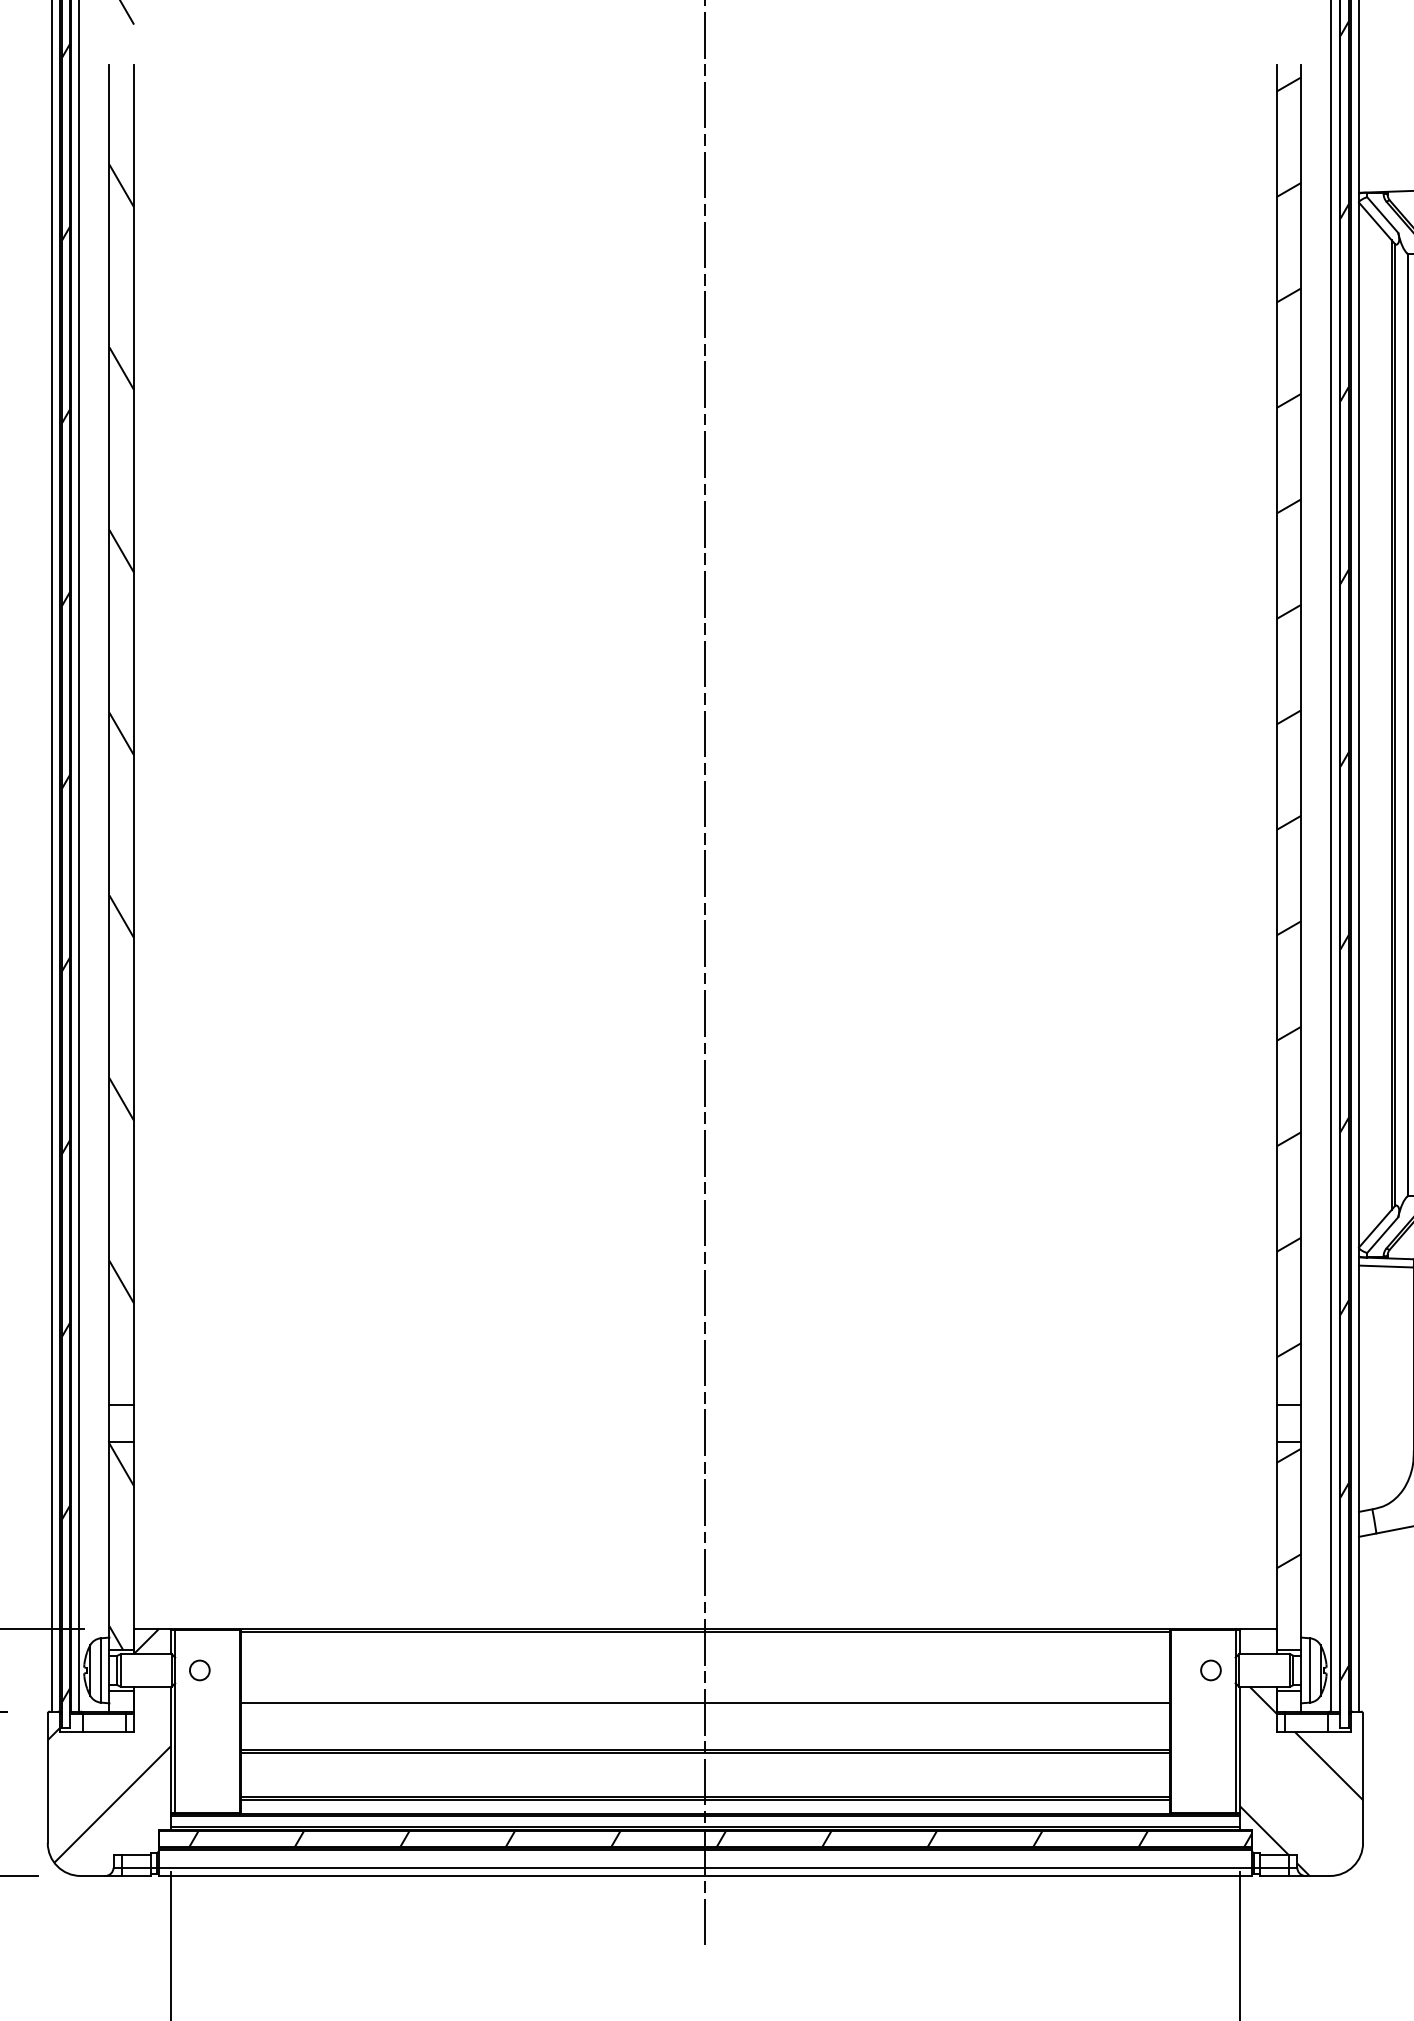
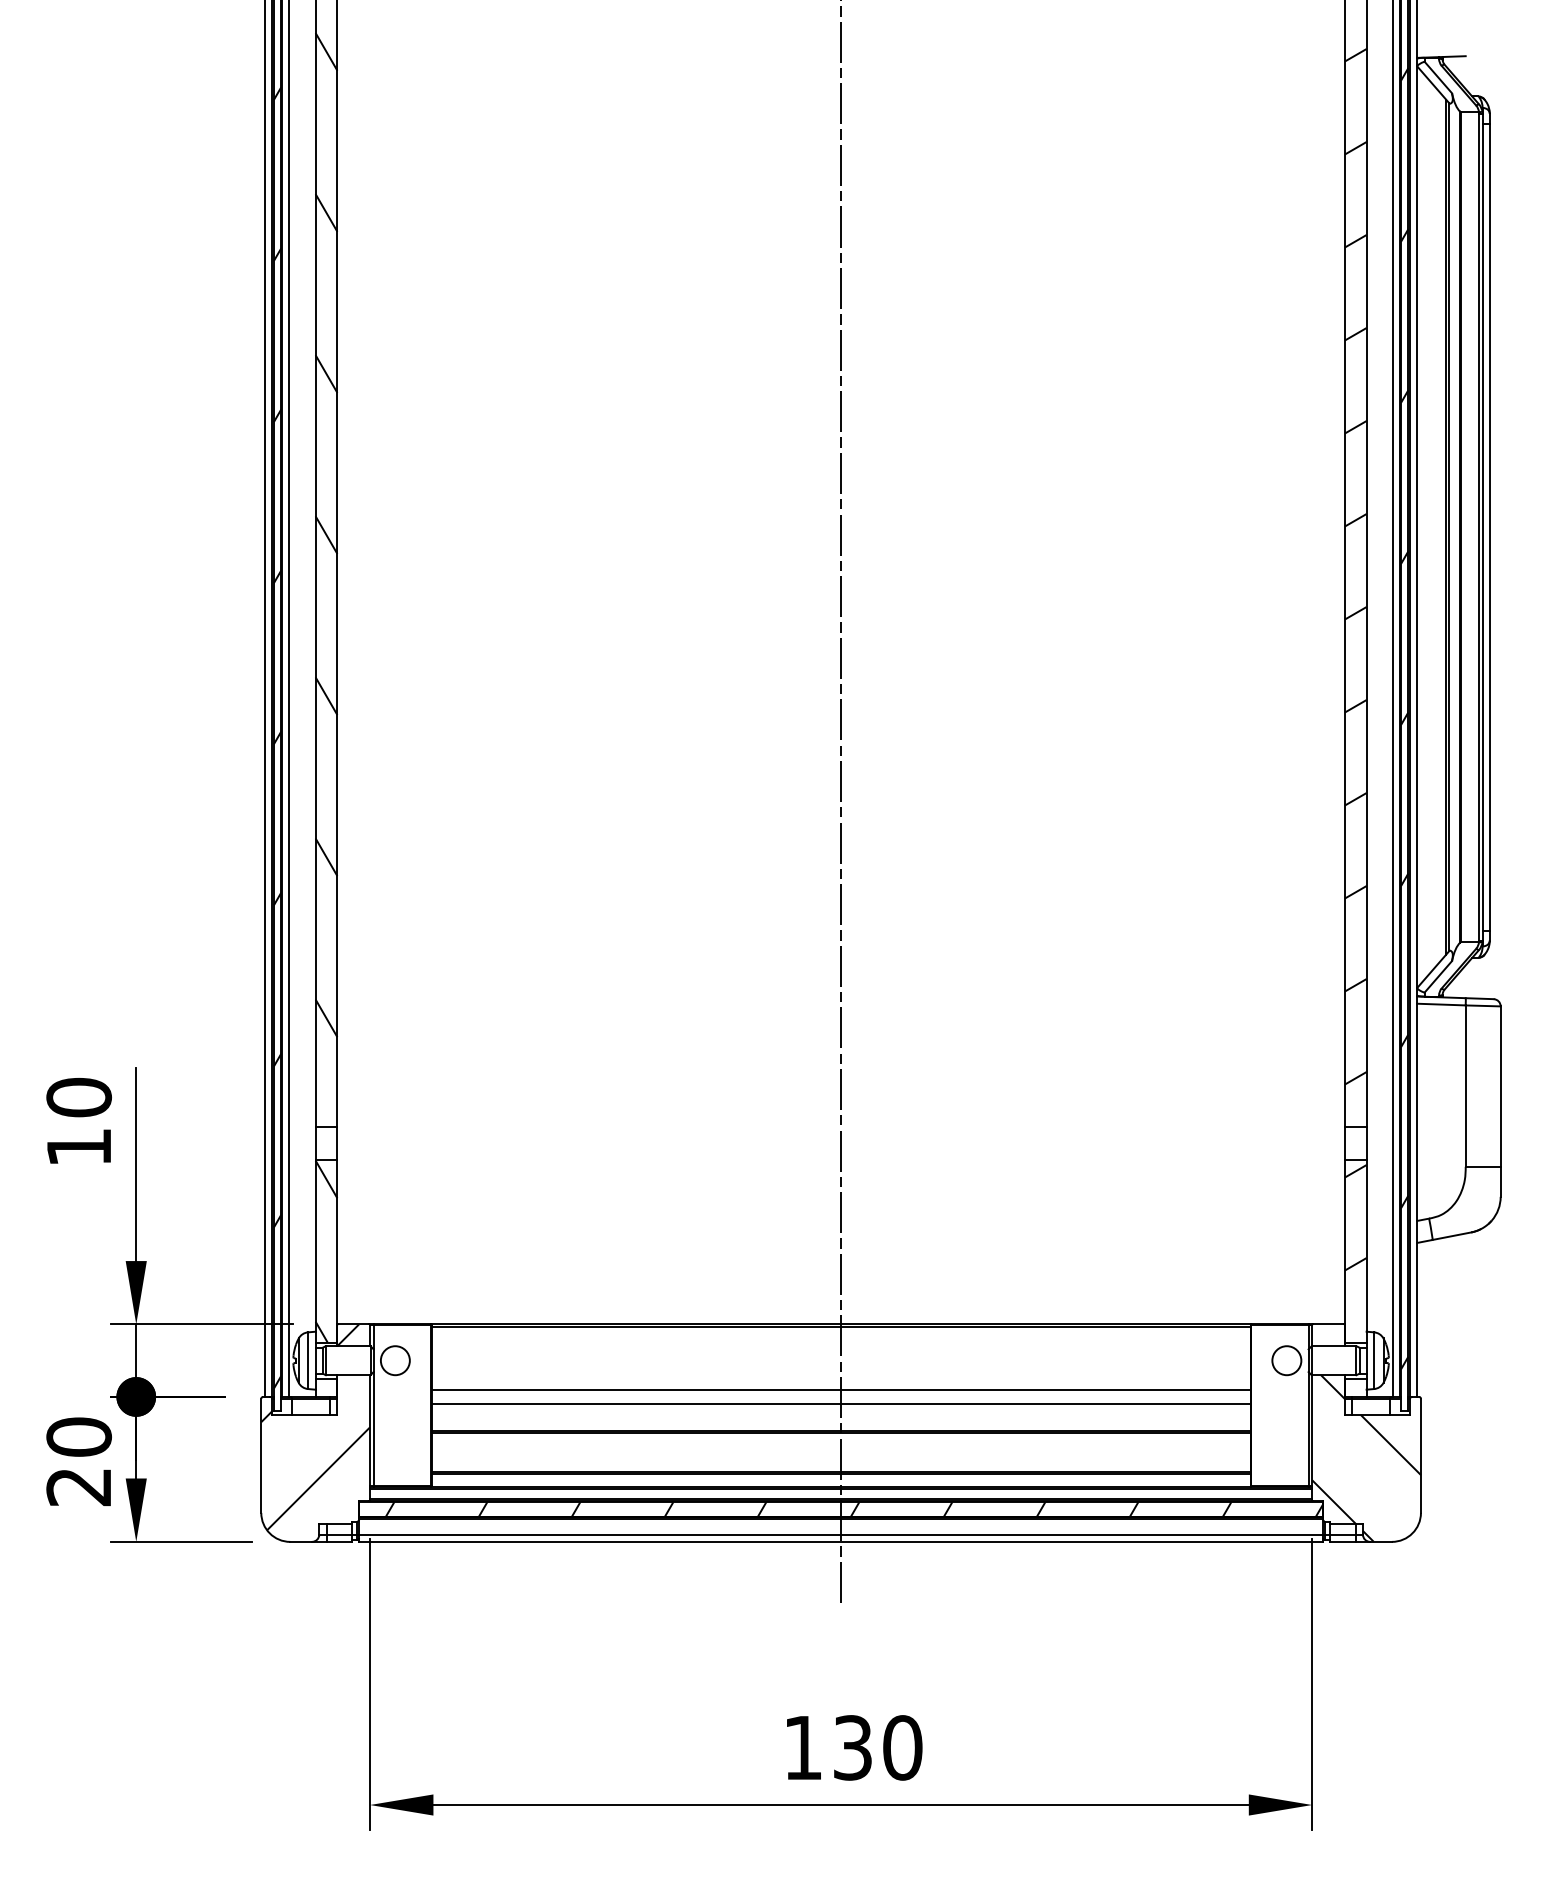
circle: (198, 1670) -> (394, 1360), size x1.67
circle: (1210, 1670) -> (1286, 1360), size x1.67
line: (704, 1720) -> (840, 1404), added

